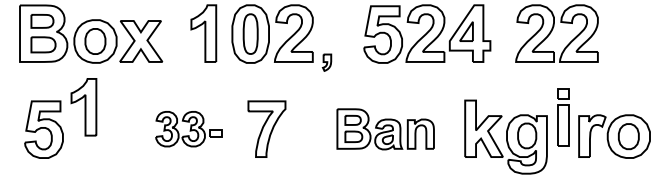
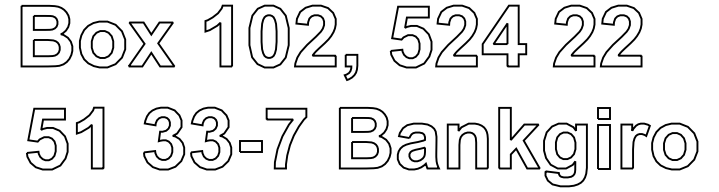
part: (326, 62) -> (350, 66), size x1.43
part: (84, 106) -> (90, 137), moved
part: (562, 117) -> (603, 138), moved
part: (188, 129) -> (202, 138), size x1.67
part: (385, 129) -> (413, 138), size x1.43

